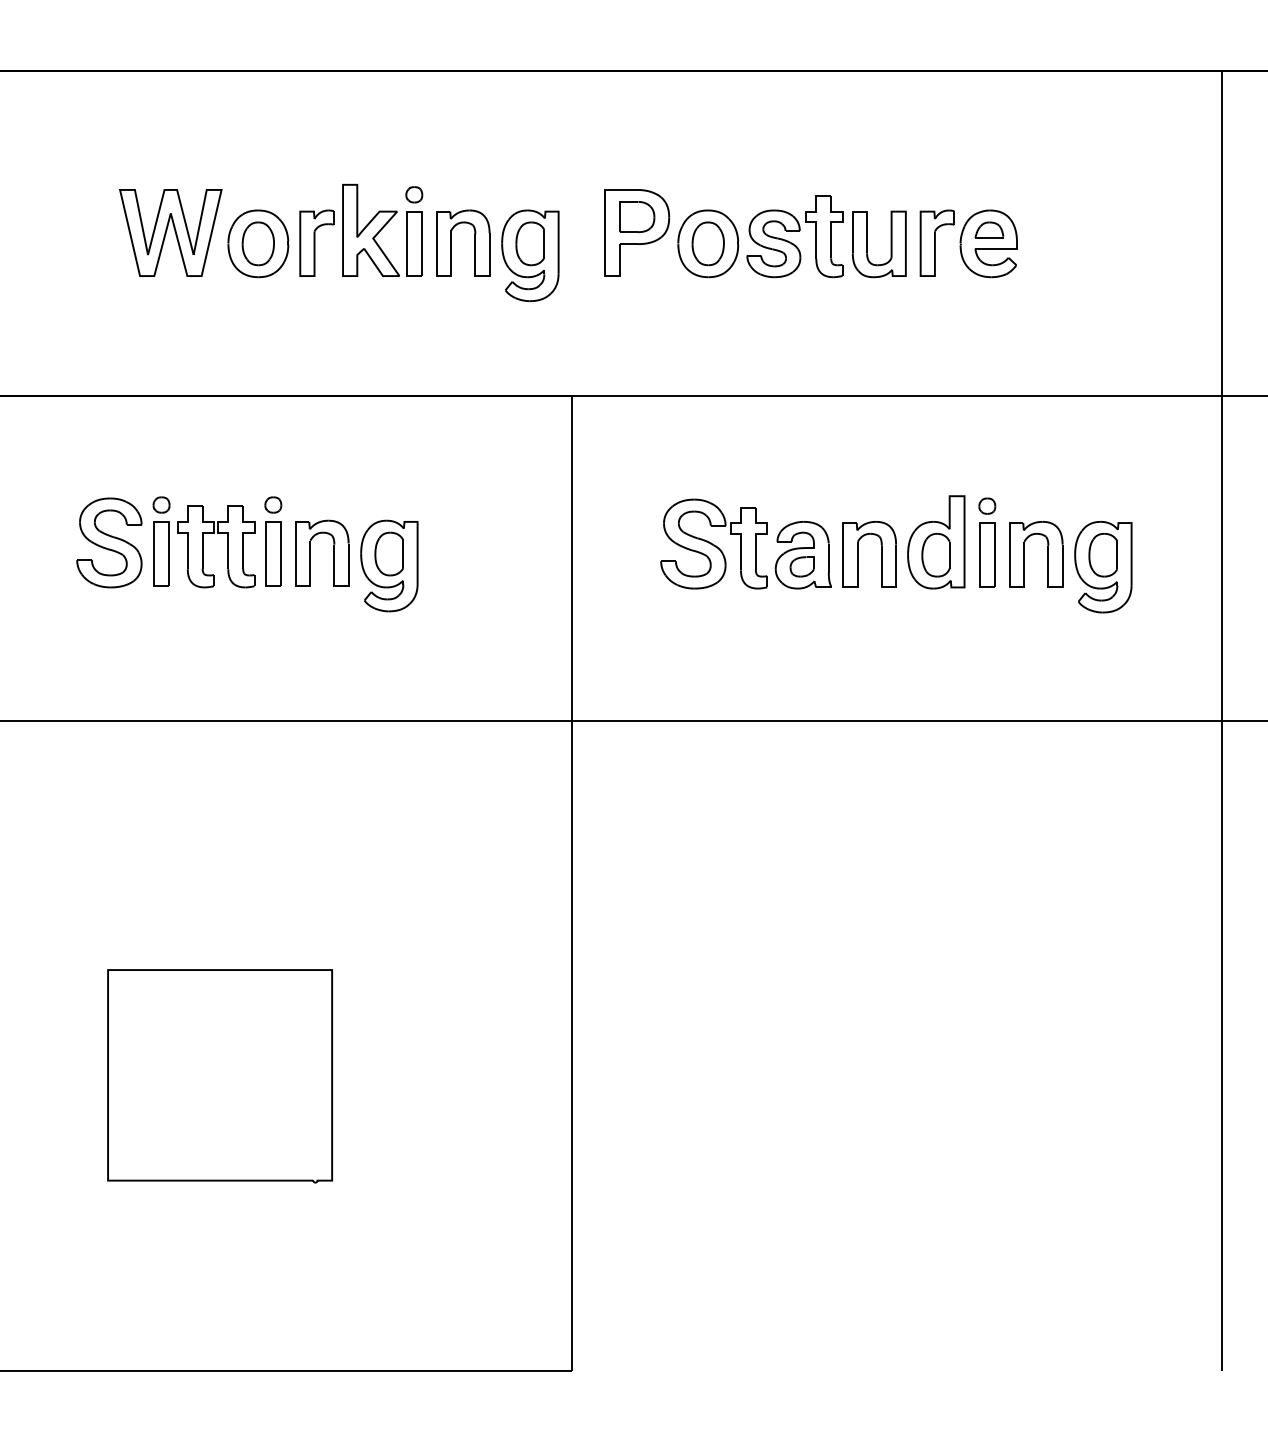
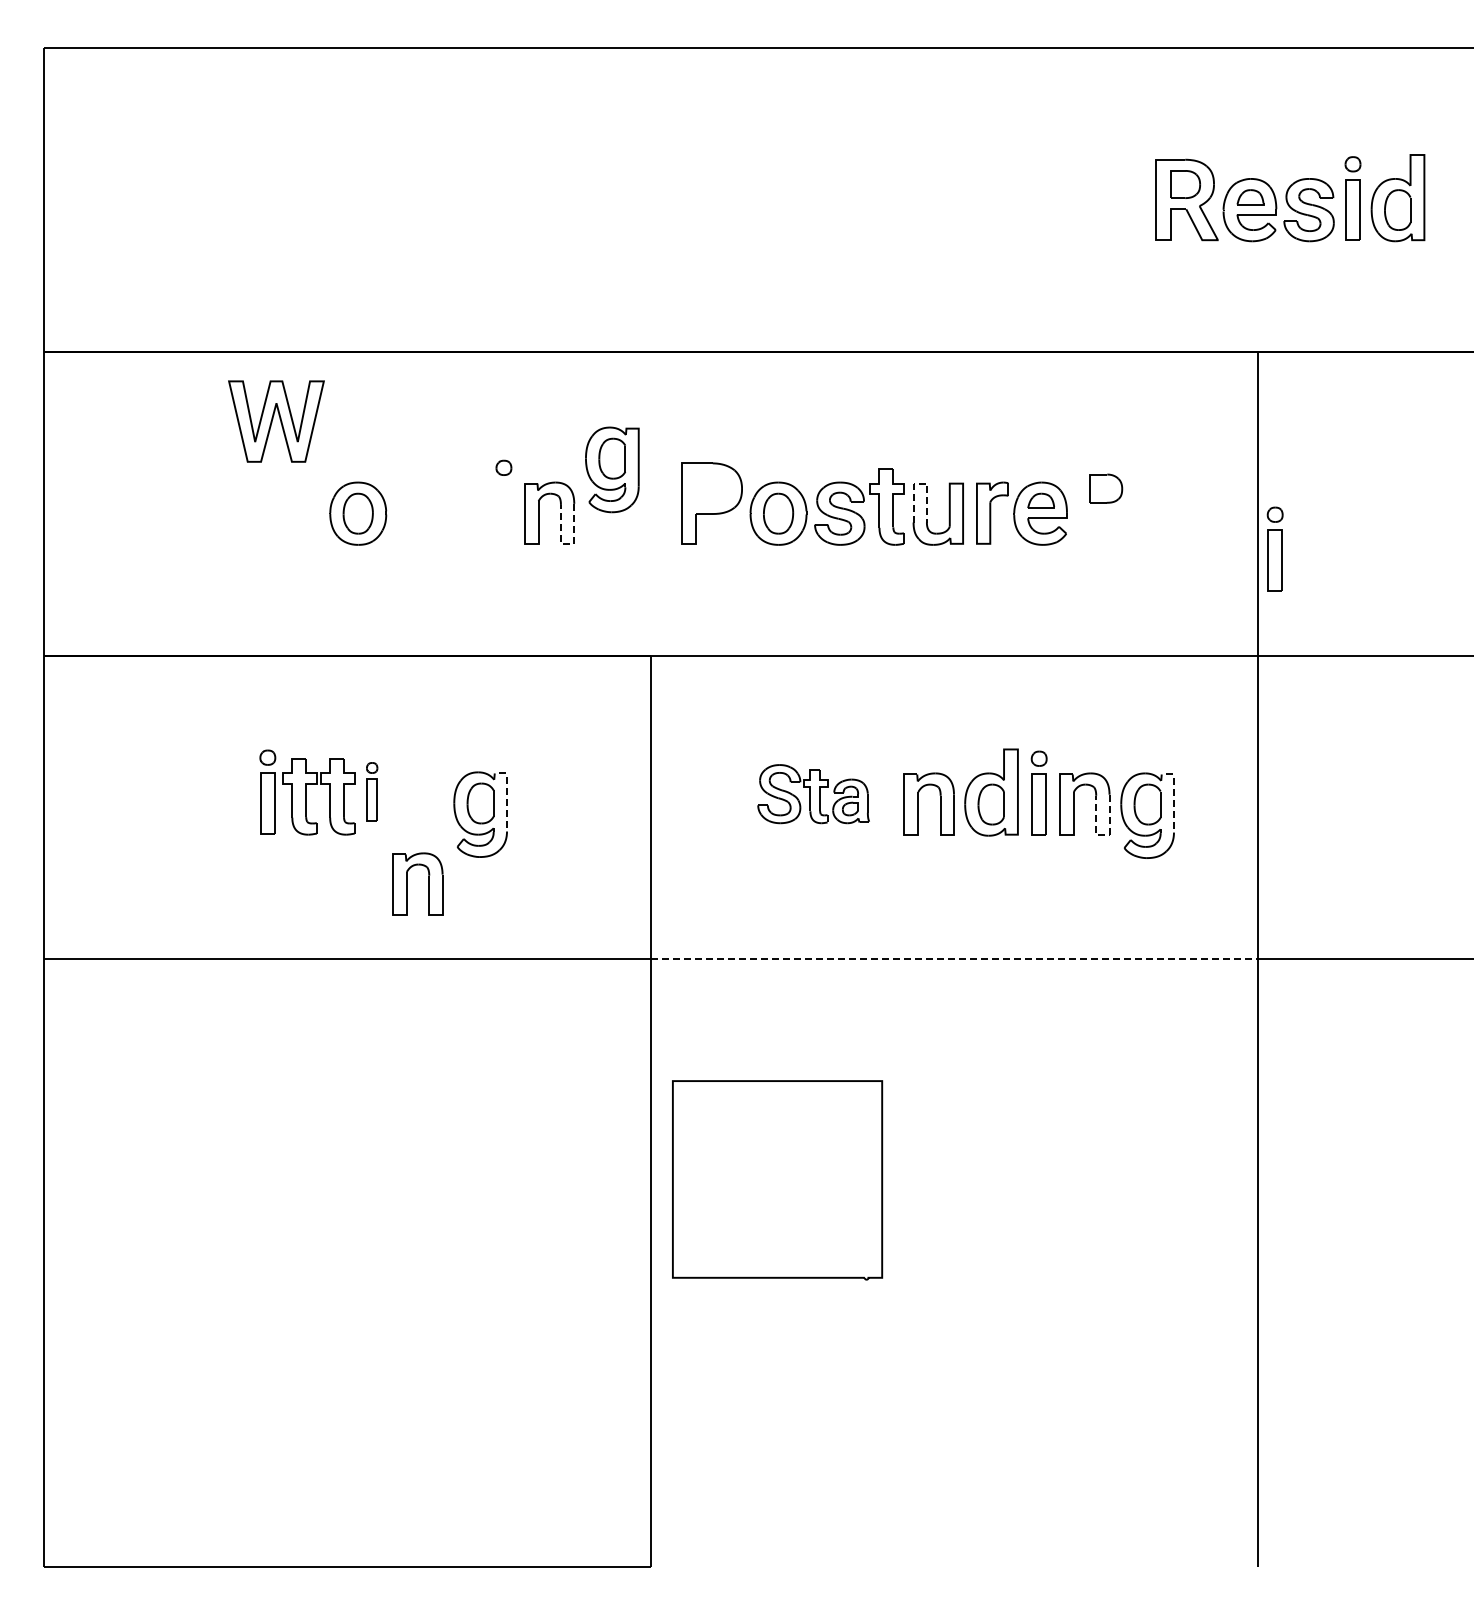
line: (860, 211) -> (920, 483), solid -> dashed
part: (637, 216) -> (1106, 488), moved
part: (360, 229) -> (453, 500), removed
part: (170, 232) -> (276, 421), moved
part: (530, 255) -> (612, 469), moved
line: (482, 275) -> (567, 543), solid -> dashed
part: (1239, 281) -> (1274, 548), added
part: (272, 541) -> (371, 791), size x0.7
part: (109, 542) -> (219, 792), removed
line: (418, 542) -> (507, 792), solid -> dashed
part: (745, 543) -> (813, 793), size x0.7
line: (1131, 543) -> (1173, 793), solid -> dashed
part: (311, 552) -> (407, 883), moved
line: (1055, 587) -> (1102, 834), solid -> dashed
line: (896, 721) -> (954, 959), solid -> dashed
part: (220, 1076) -> (777, 1180), moved

